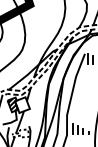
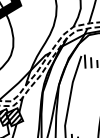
hatch: (22, 104) -> (14, 116), added

